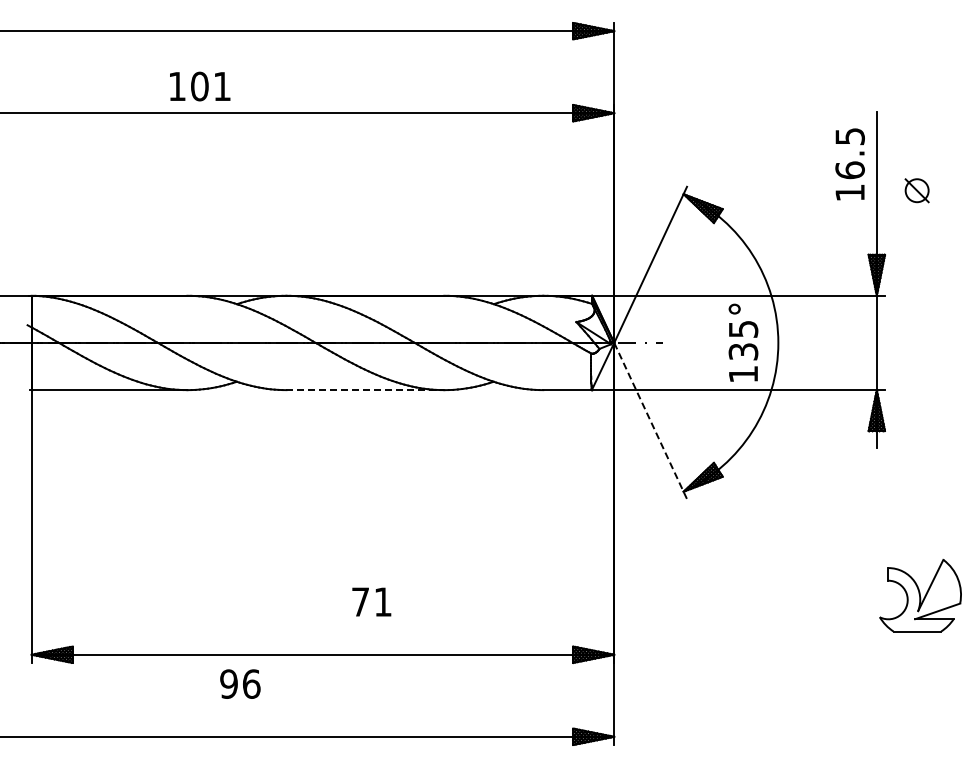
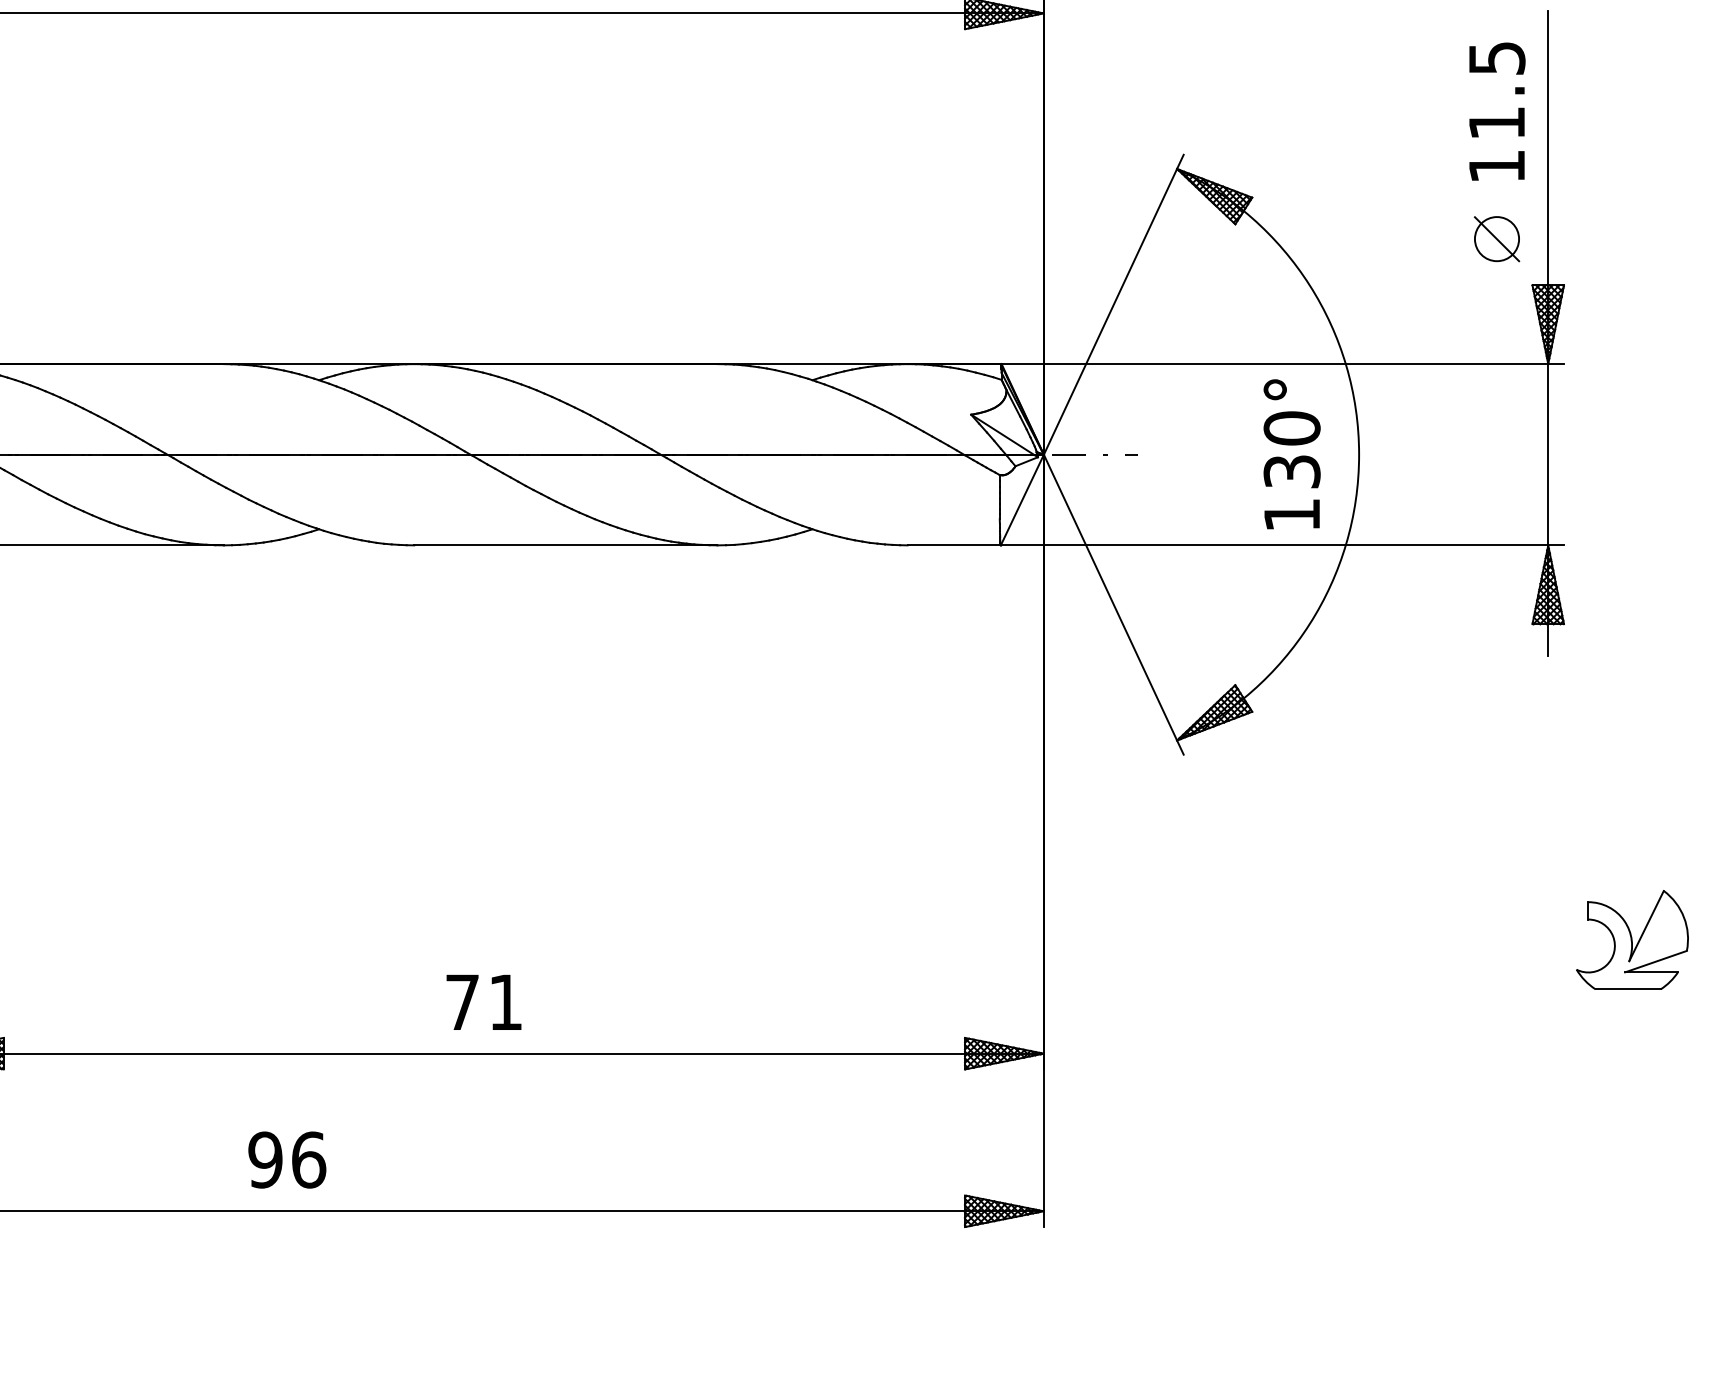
text: (849, 170) -> (1495, 123), 16.5 -> 11.5
part: (916, 190) -> (1495, 238), moved
text: (743, 329) -> (1292, 428), 135° -> 130°
line: (365, 390) -> (566, 546), dashed -> solid
line: (650, 421) -> (1113, 605), dashed -> solid
part: (920, 595) -> (1632, 939), size x0.71
text: (371, 601) -> (483, 1001), moved
text: (240, 683) -> (287, 1158), moved

